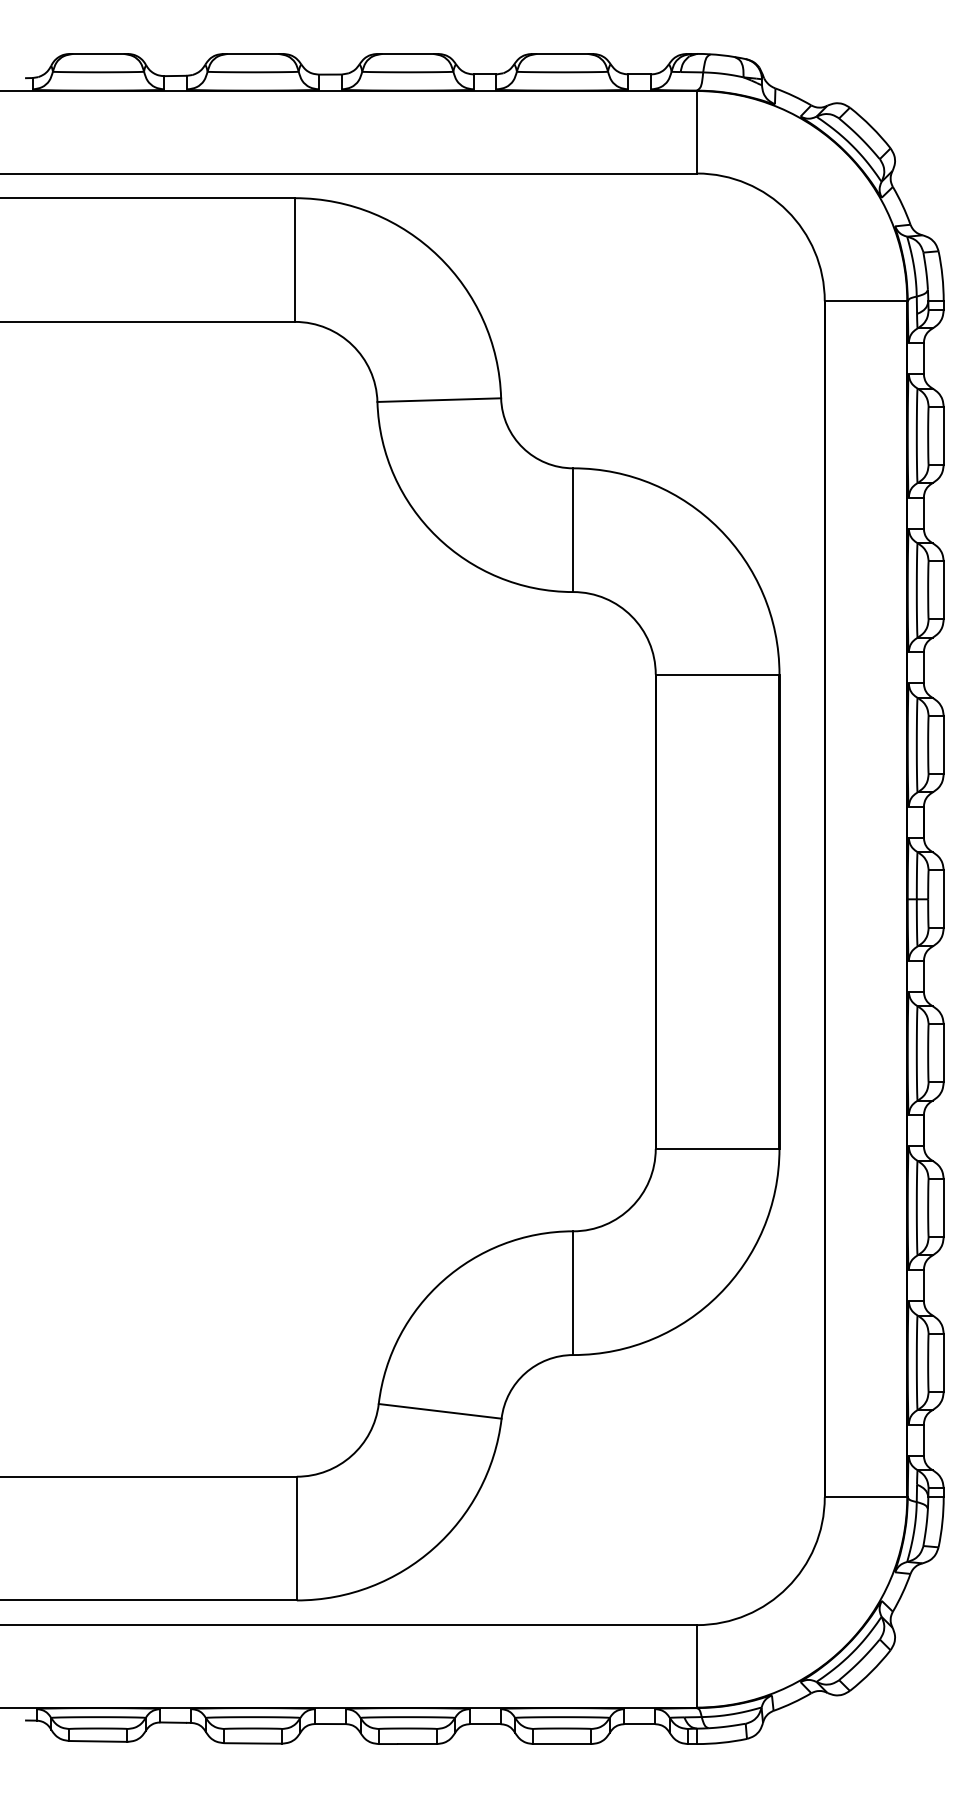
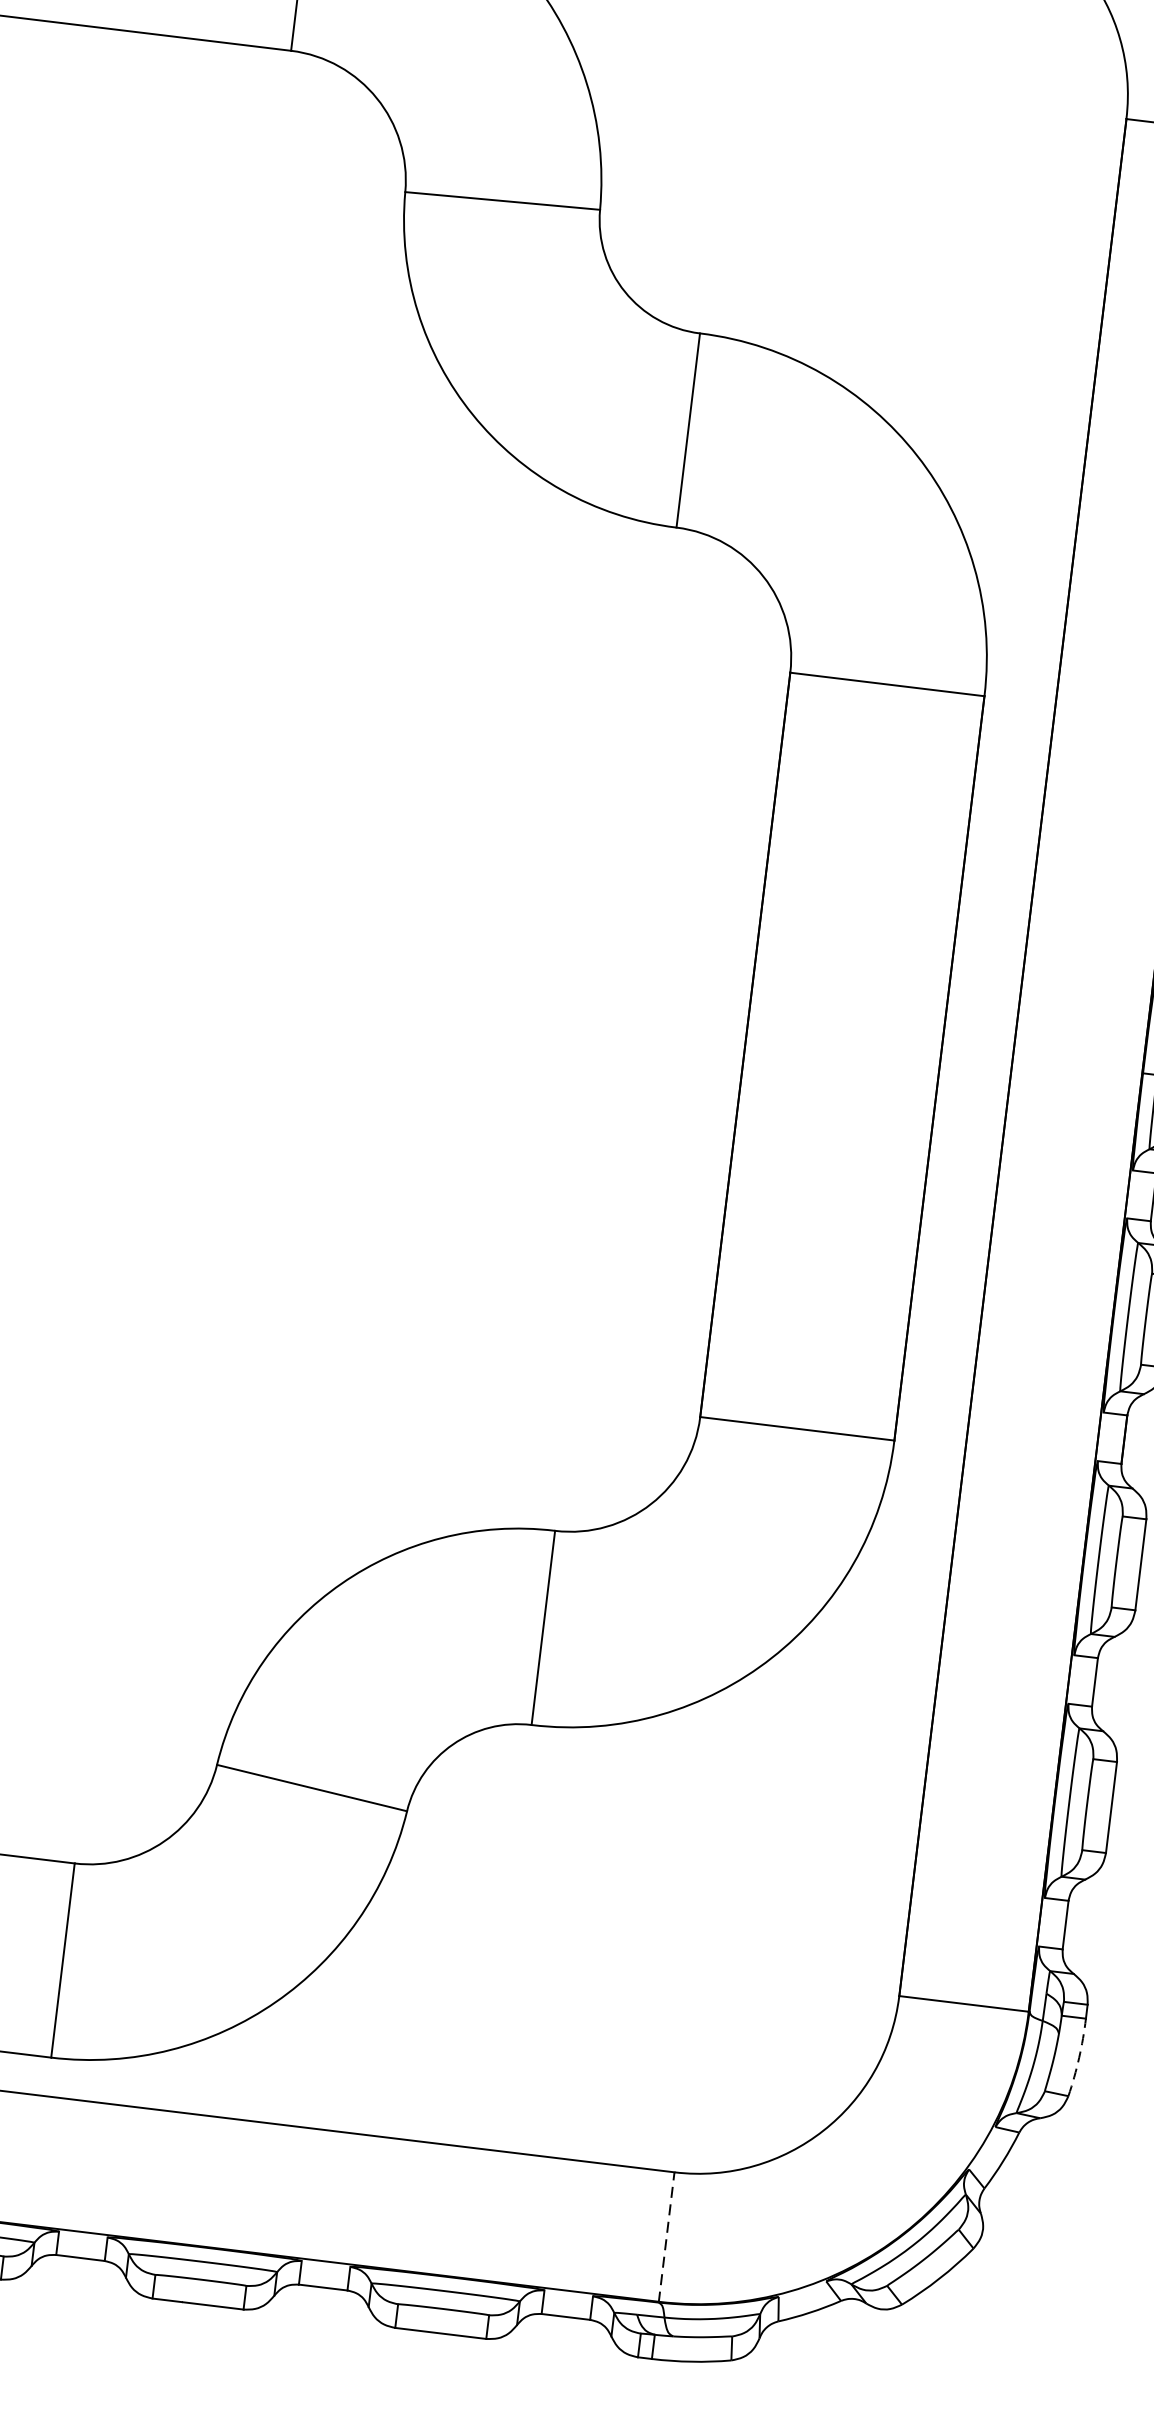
arc: (942, 1522) -> (1079, 2057), solid -> dashed
line: (697, 1666) -> (667, 2237), solid -> dashed

